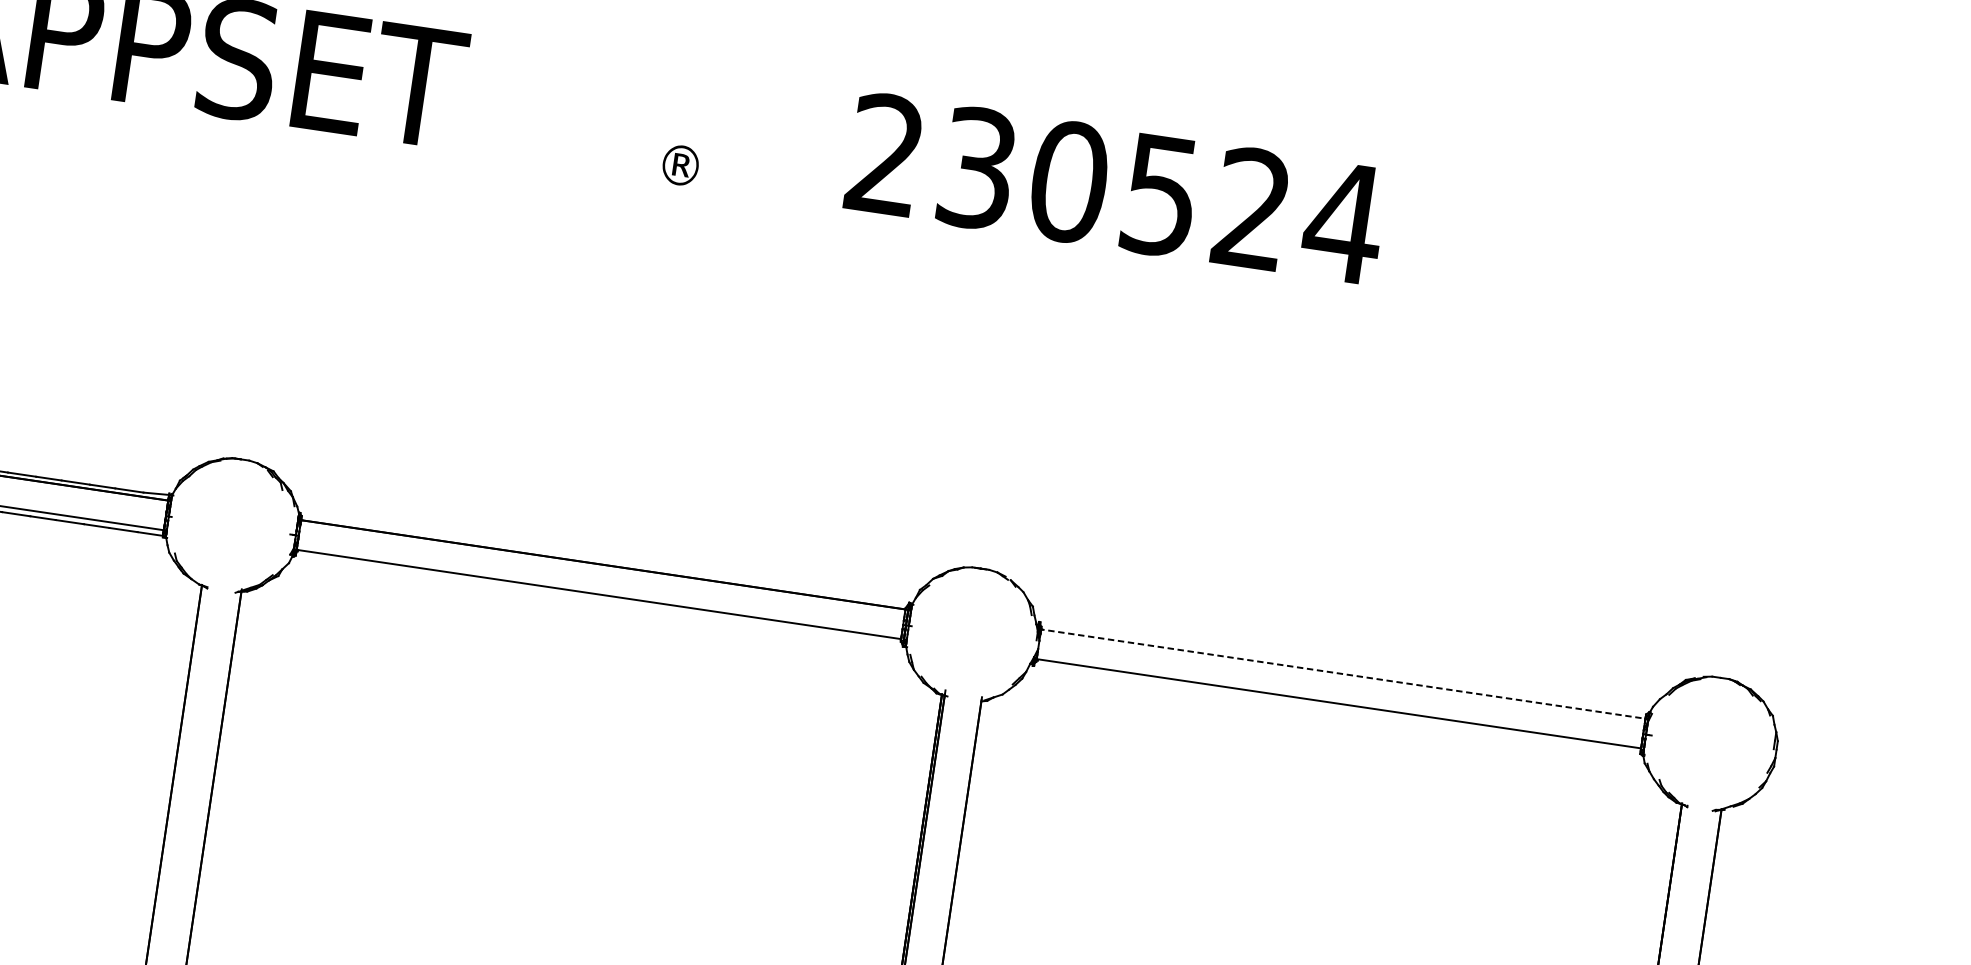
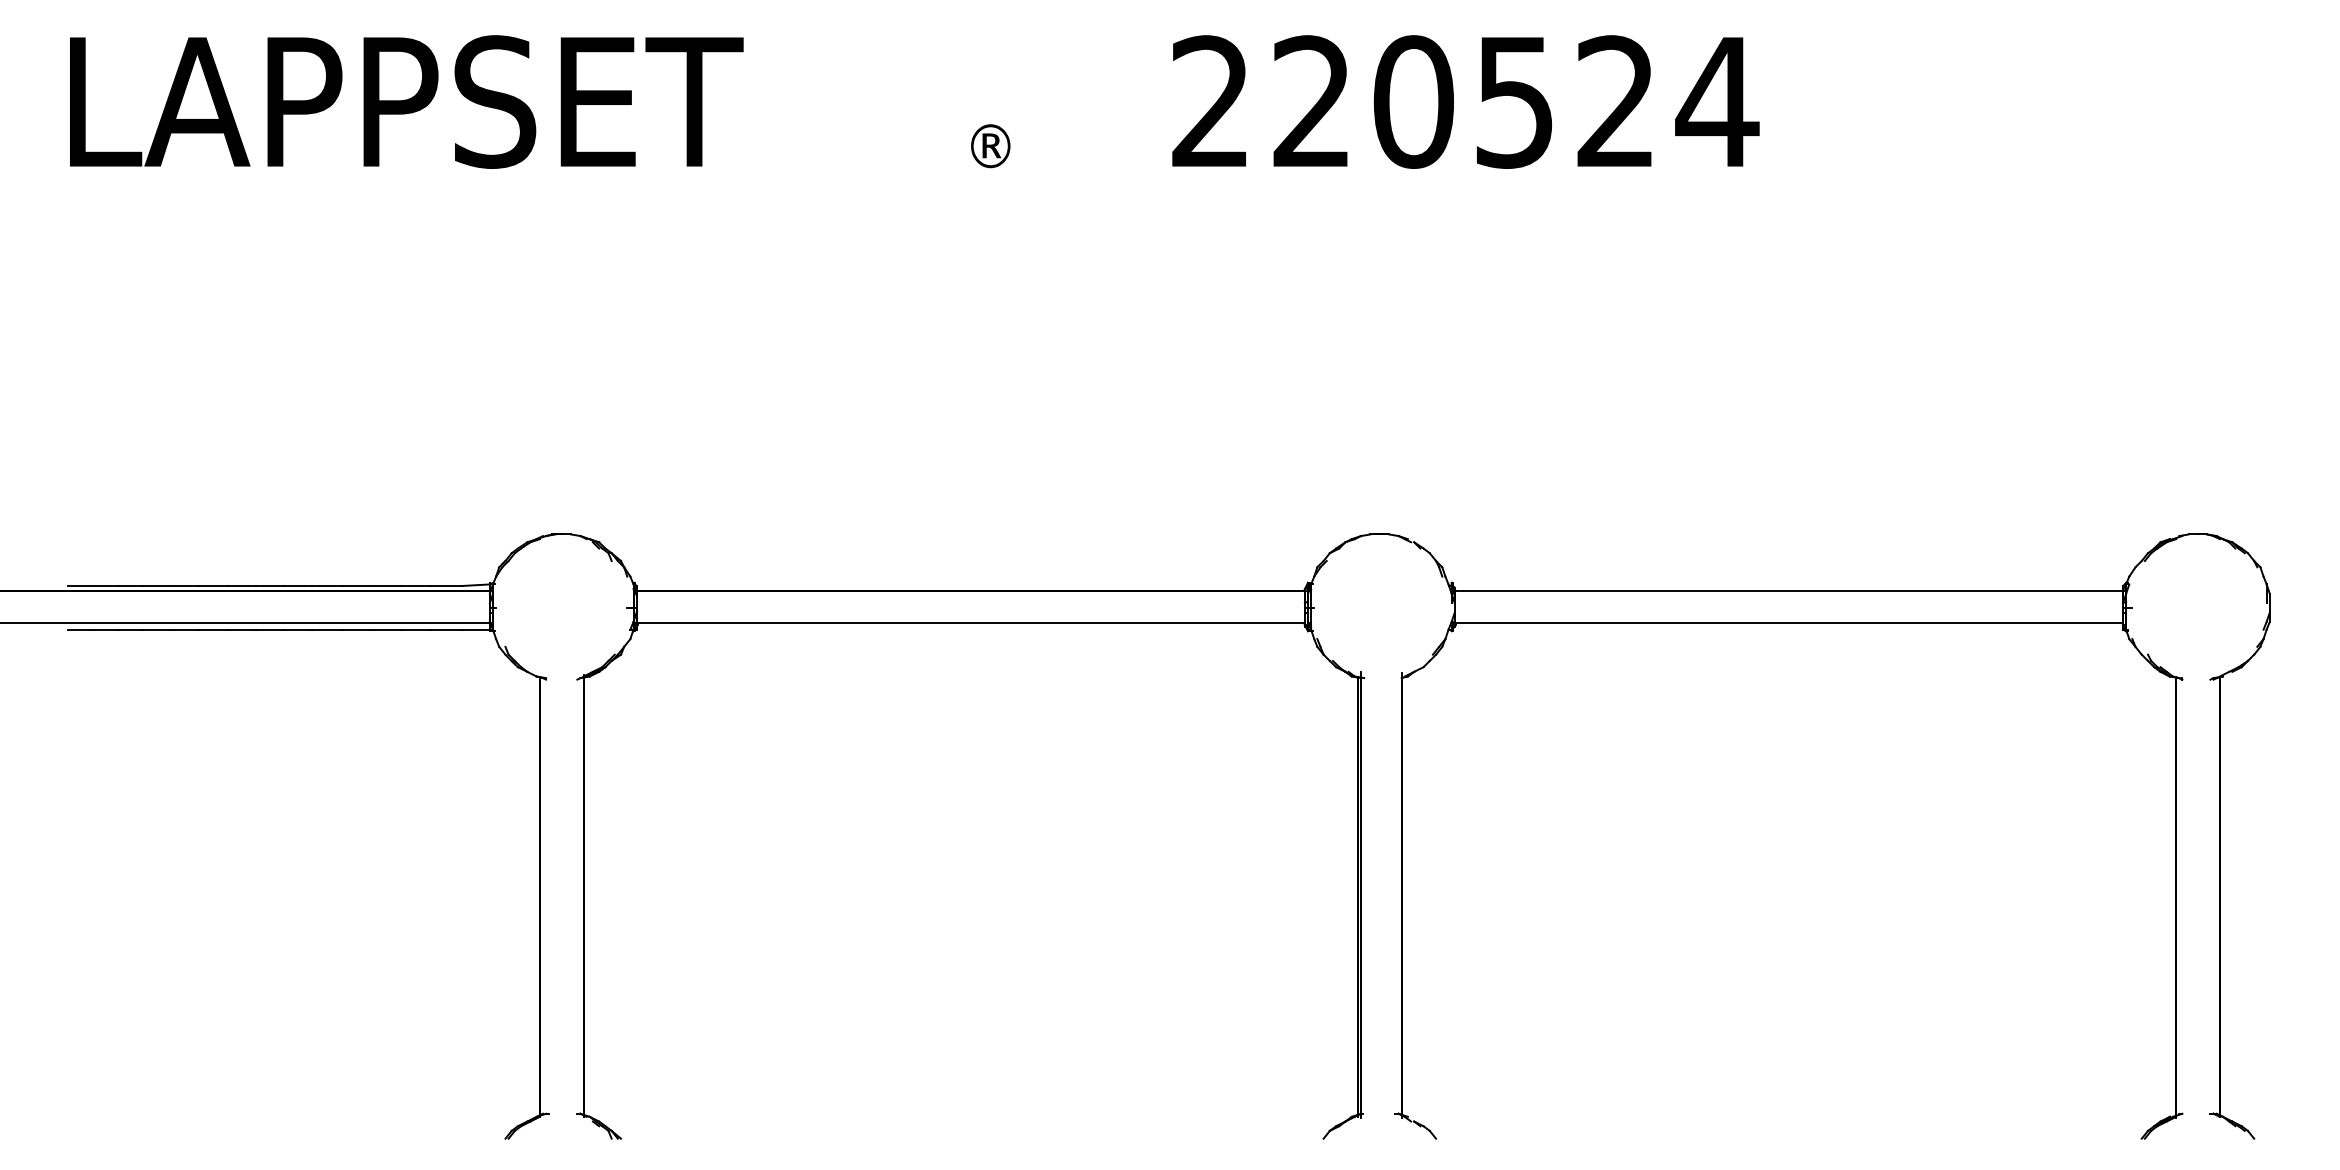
text: (976, 167) -> (1311, 101), 230524 -> 220524
line: (1342, 673) -> (1787, 590), dashed -> solid

